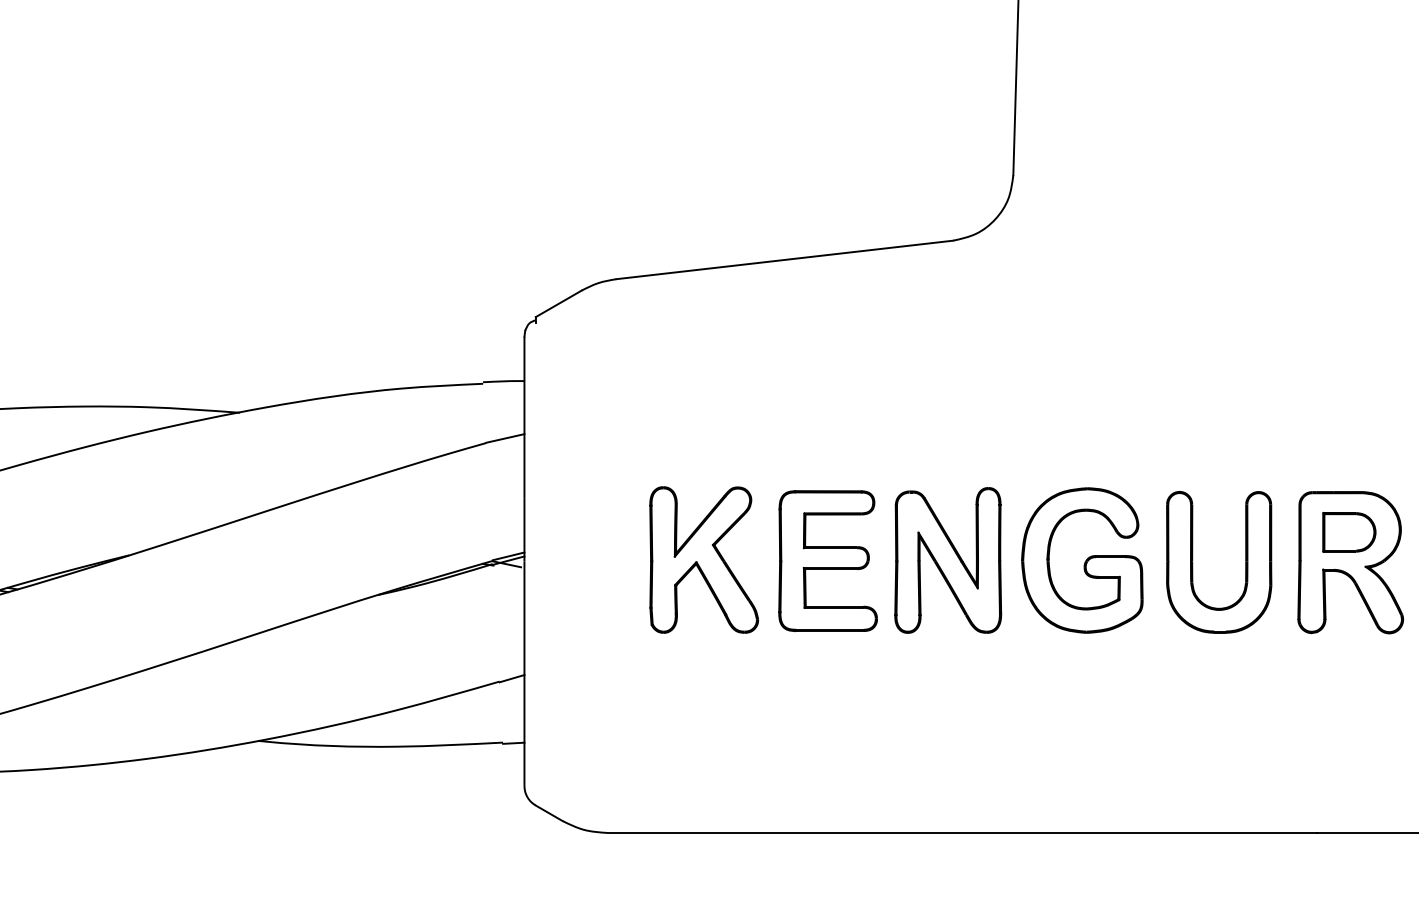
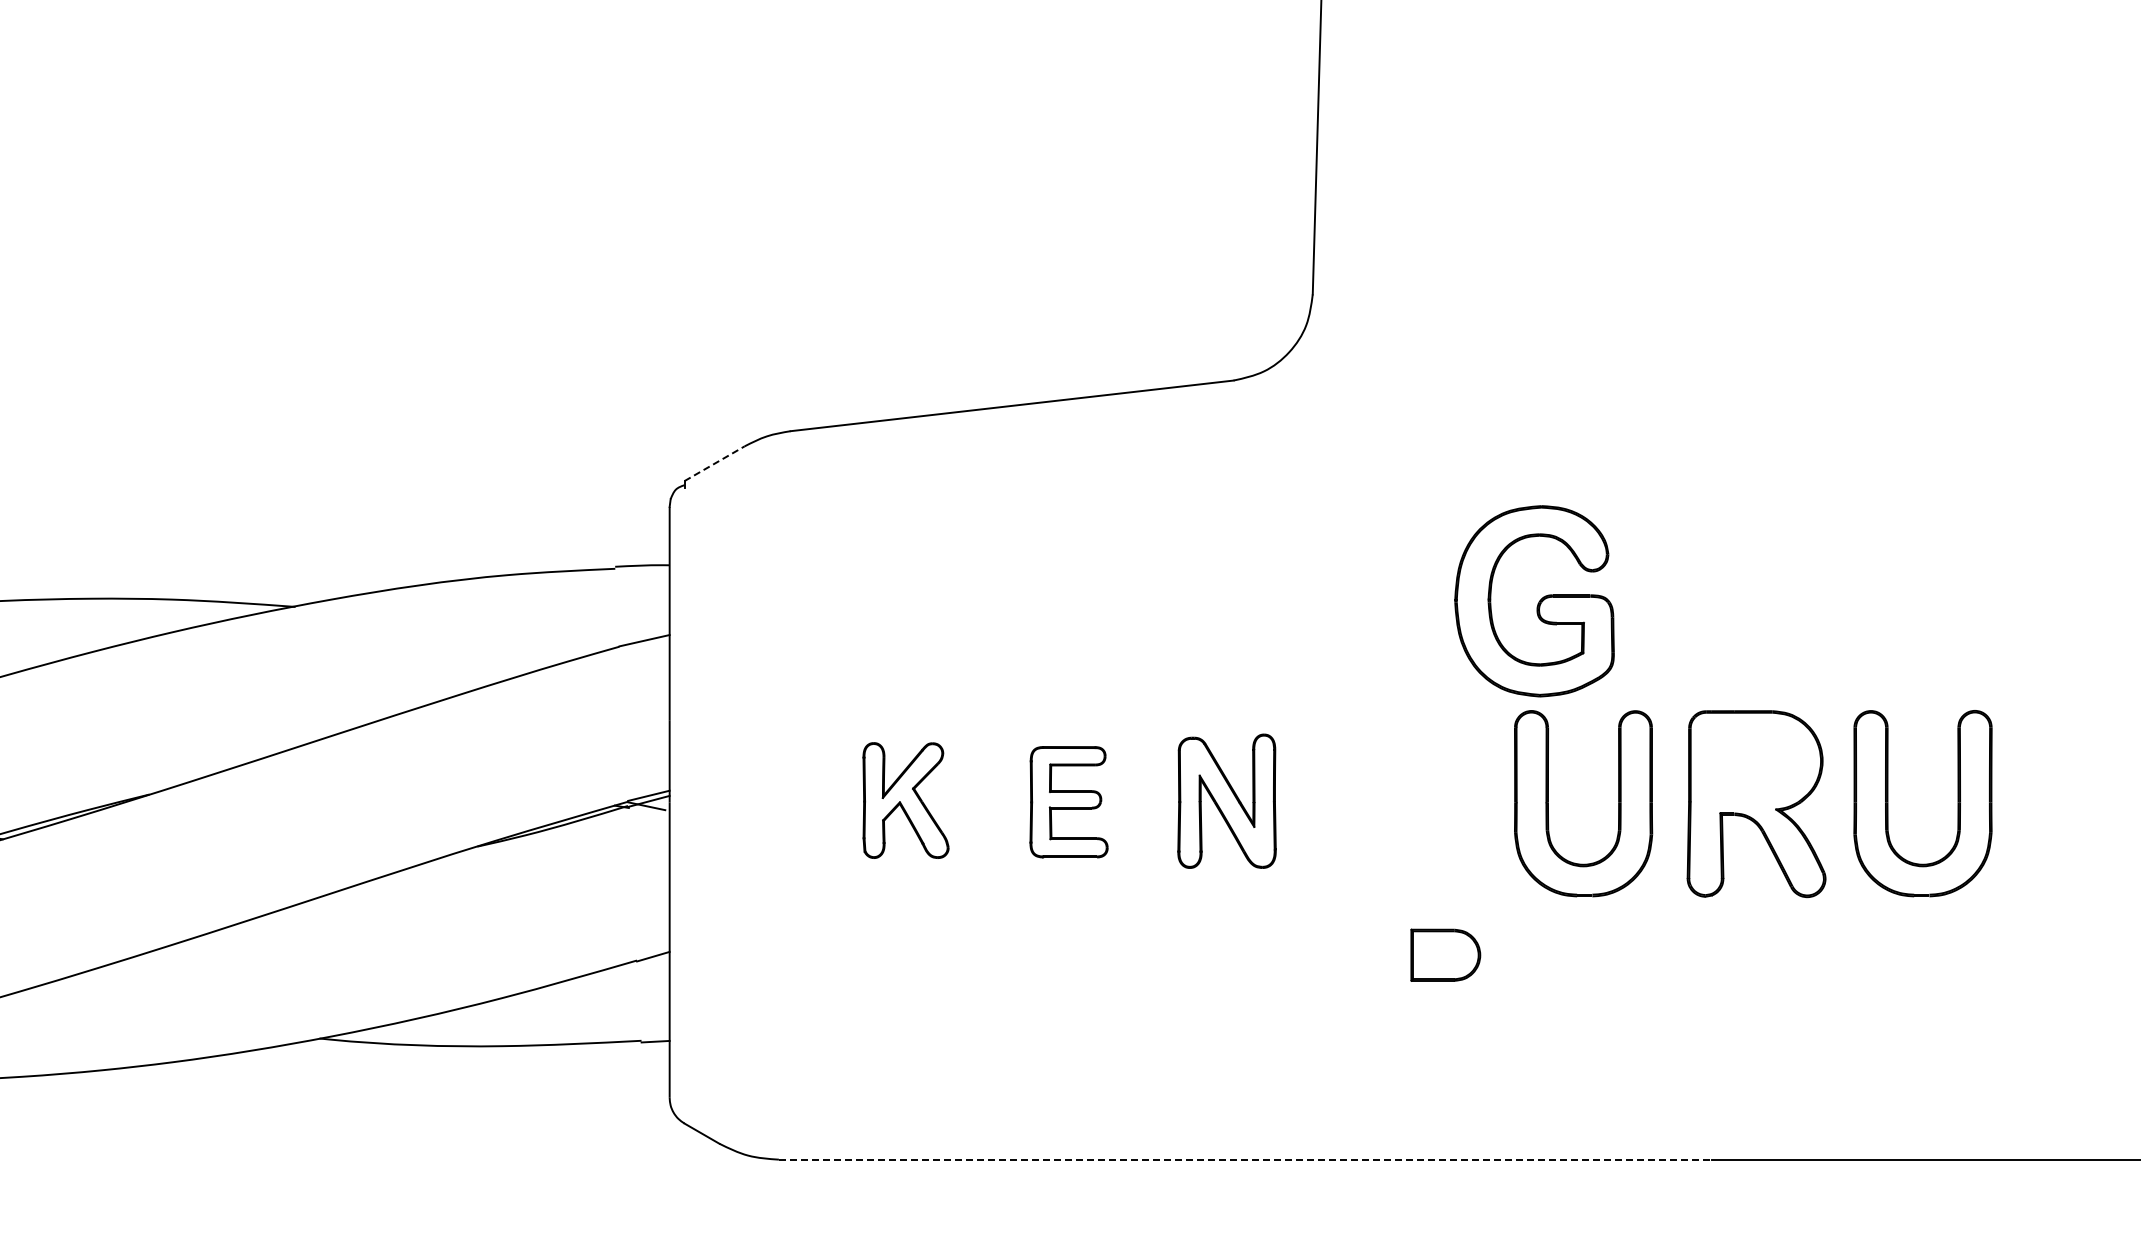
line: (558, 303) -> (714, 463), solid -> dashed
part: (1349, 531) -> (1445, 954), moved
part: (703, 559) -> (905, 800), size x0.6
part: (947, 560) -> (1226, 801), size x0.7
part: (1082, 560) -> (1534, 601), moved
part: (827, 561) -> (1068, 802), size x0.6
line: (962, 832) -> (1245, 1159), solid -> dashed

